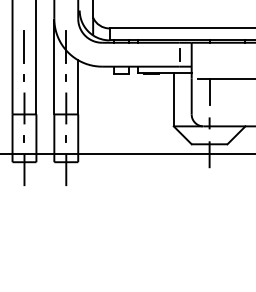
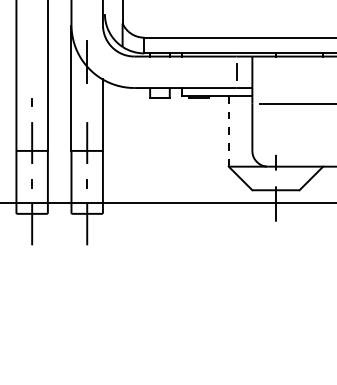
line: (24, 46) -> (32, 61), removed
line: (65, 77) -> (86, 102), removed
line: (209, 92) -> (275, 121), removed
line: (173, 98) -> (228, 130), solid -> dashed

